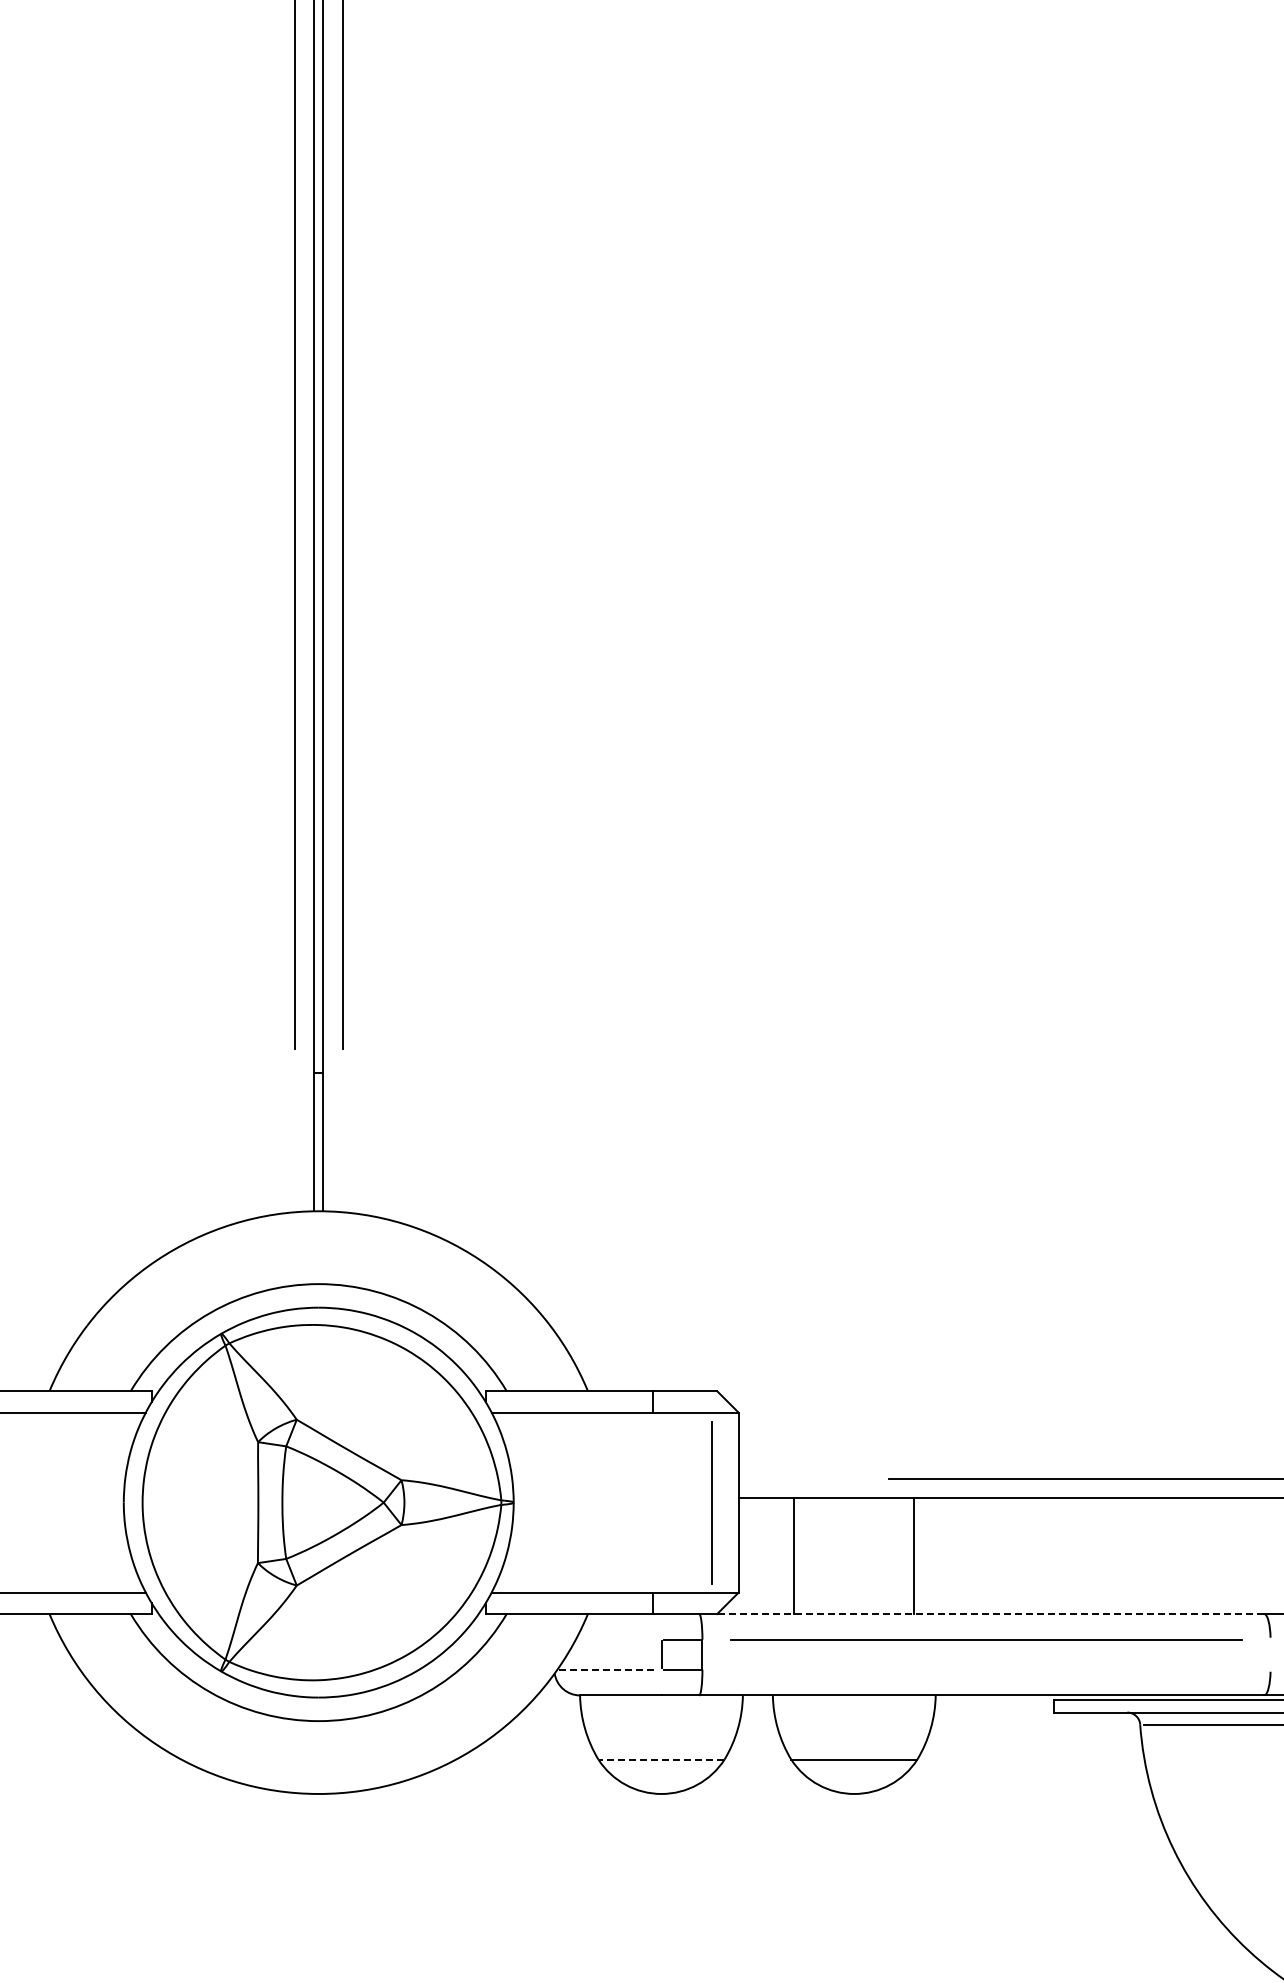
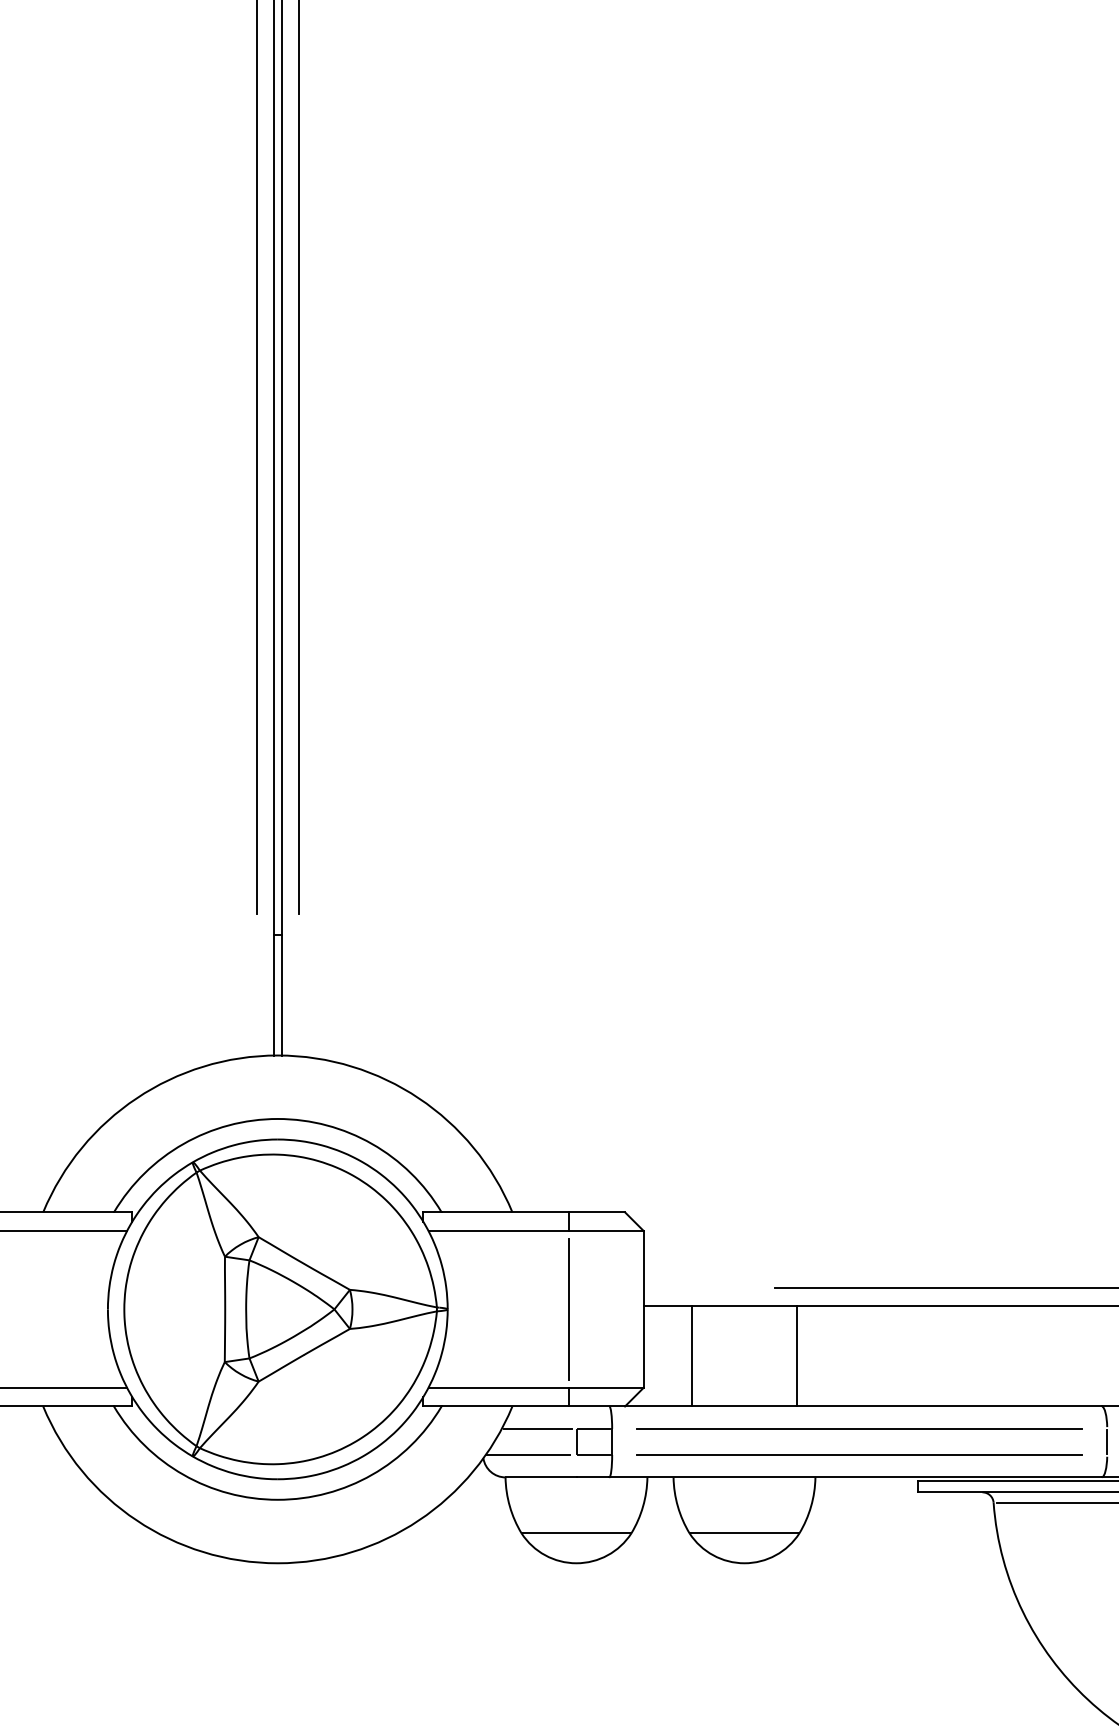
line: (711, 1502) -> (568, 1309), moved
line: (990, 1614) -> (863, 1406), dashed -> solid
line: (617, 1639) -> (538, 1428), added
line: (1270, 1654) -> (1107, 1441), added
line: (606, 1669) -> (528, 1454), dashed -> solid
line: (986, 1669) -> (859, 1454), added
line: (661, 1759) -> (576, 1533), dashed -> solid

